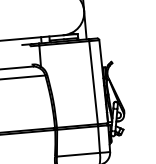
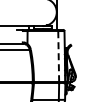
line: (93, 82) -> (58, 56), solid -> dashed

